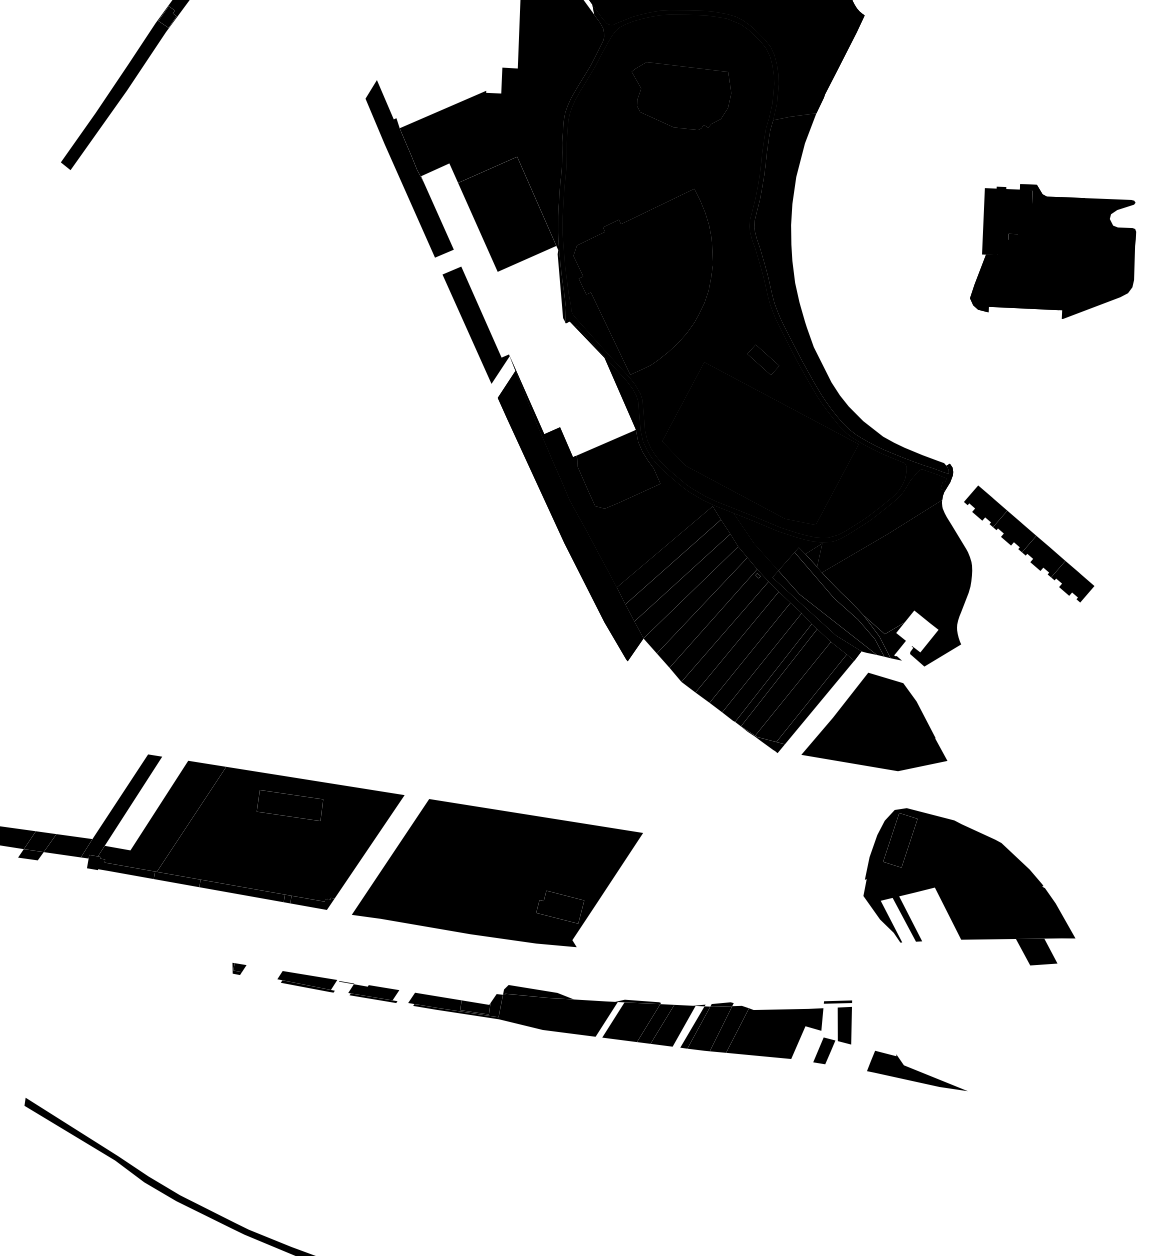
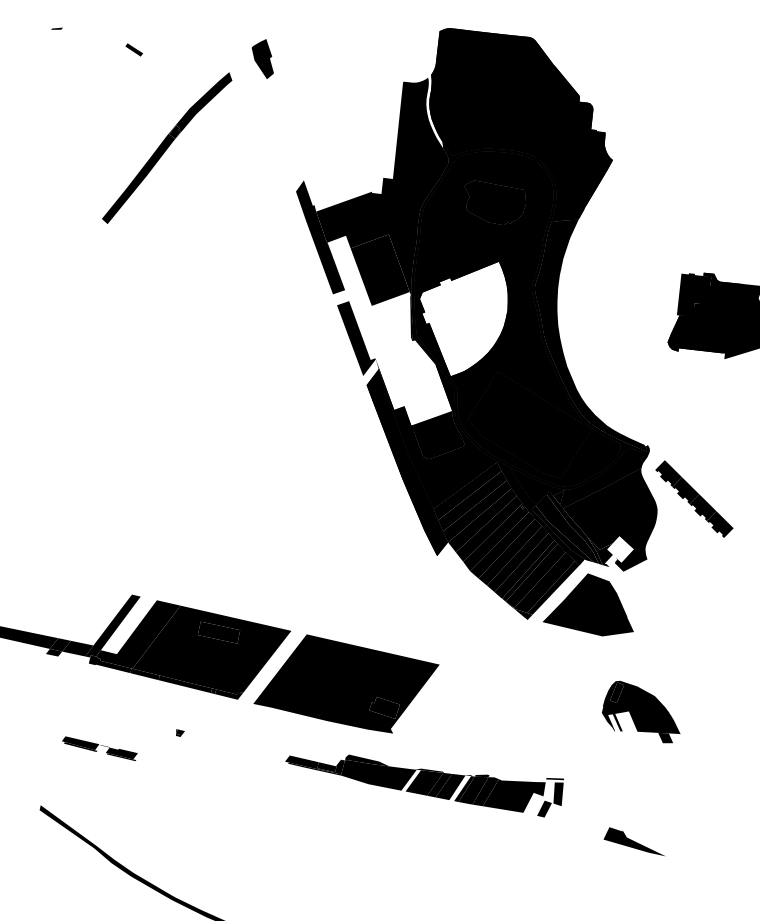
fill: (644, 282) -> (463, 318), removed
part: (966, 886) -> (640, 711), size x0.6
part: (337, 986) -> (99, 748), moved
part: (916, 1070) -> (634, 841), moved

